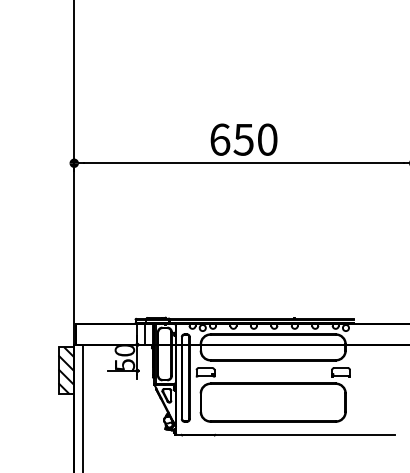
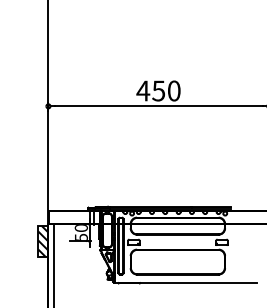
text: (220, 138) -> (143, 90), 650 -> 450

